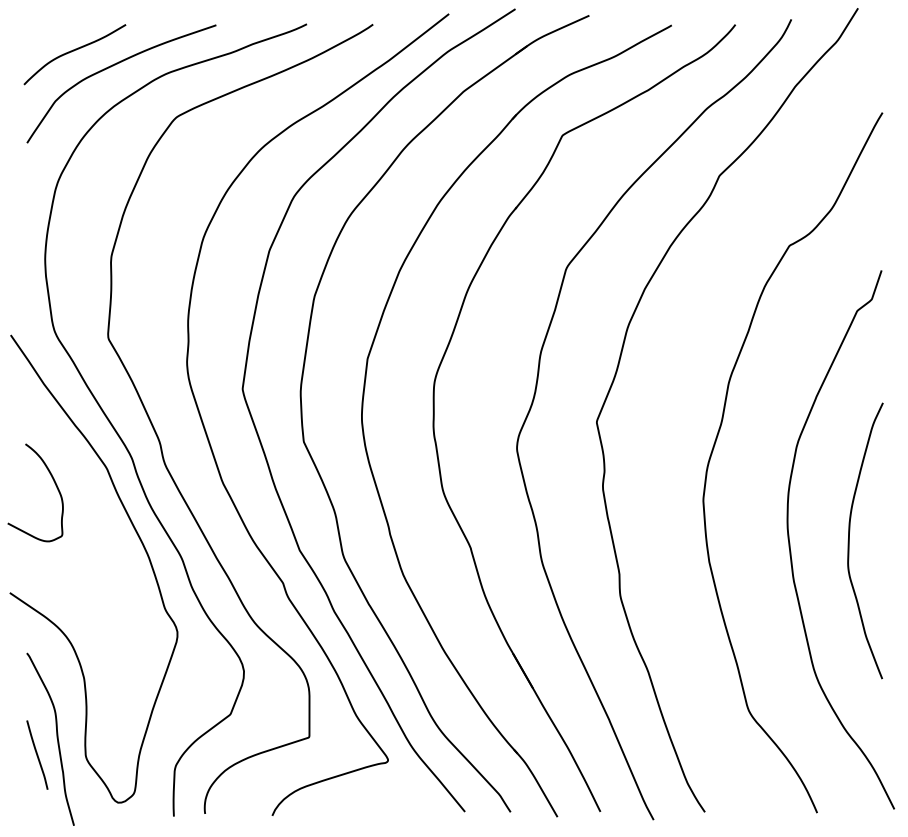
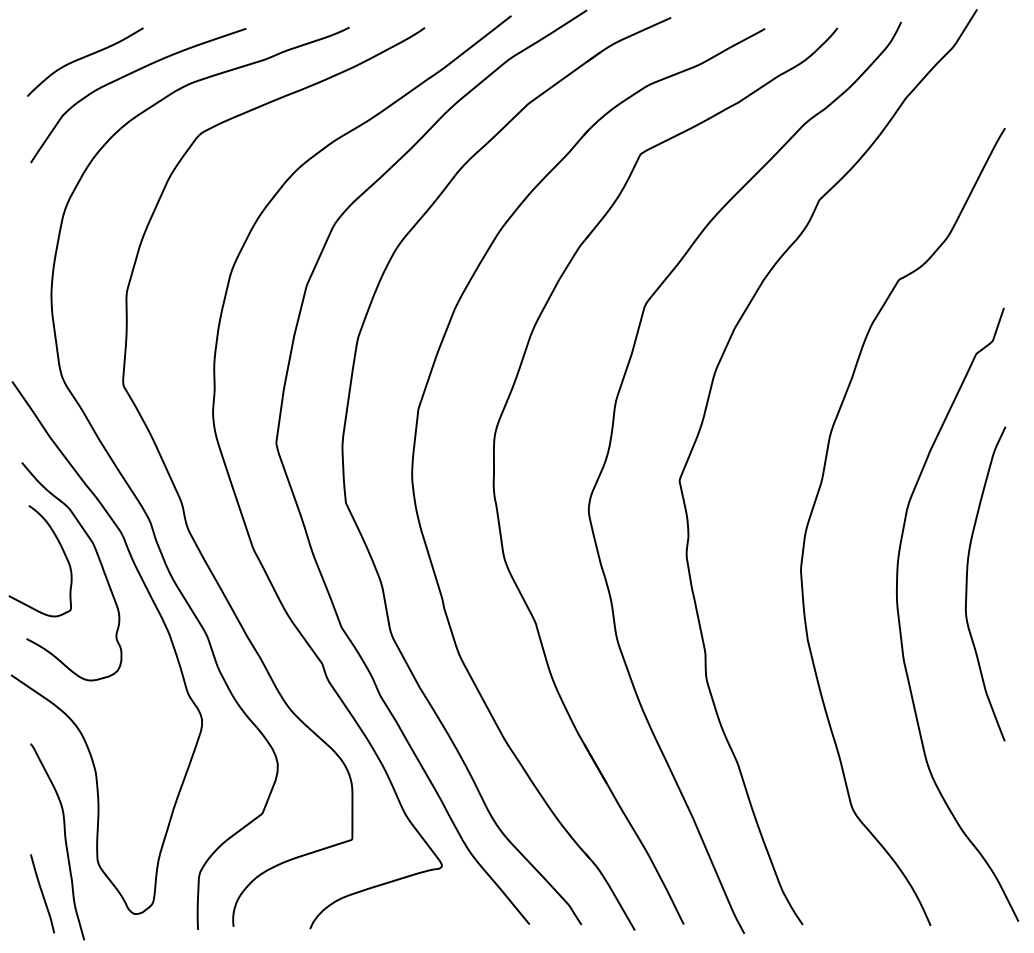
curve: (87, 494) -> (99, 562), added
curve: (849, 540) -> (967, 583), moved
line: (37, 754) -> (42, 893), moved

